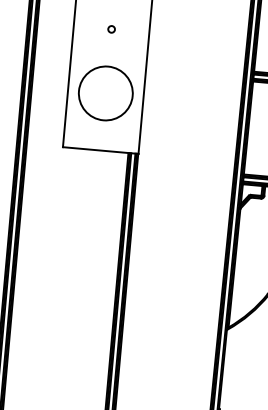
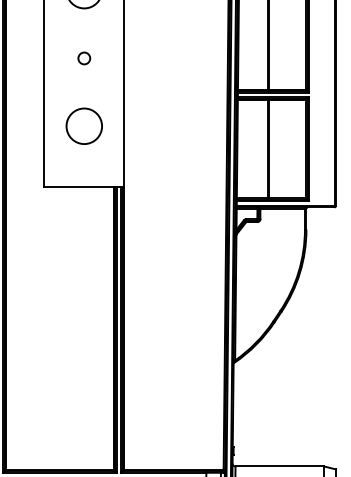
circle: (111, 29) -> (84, 58), size x1.67
circle: (105, 93) -> (84, 126), size x0.62

